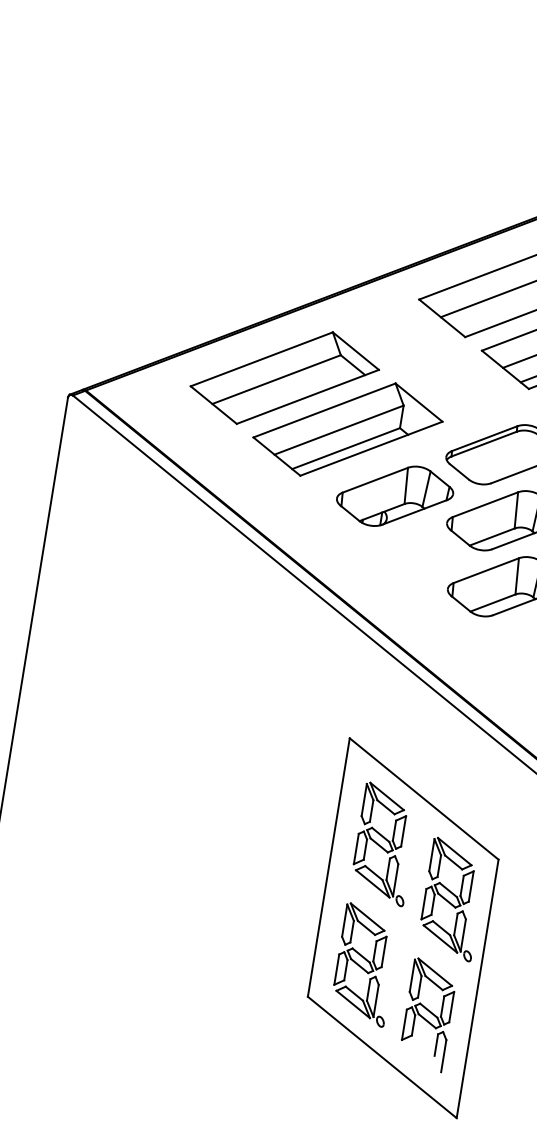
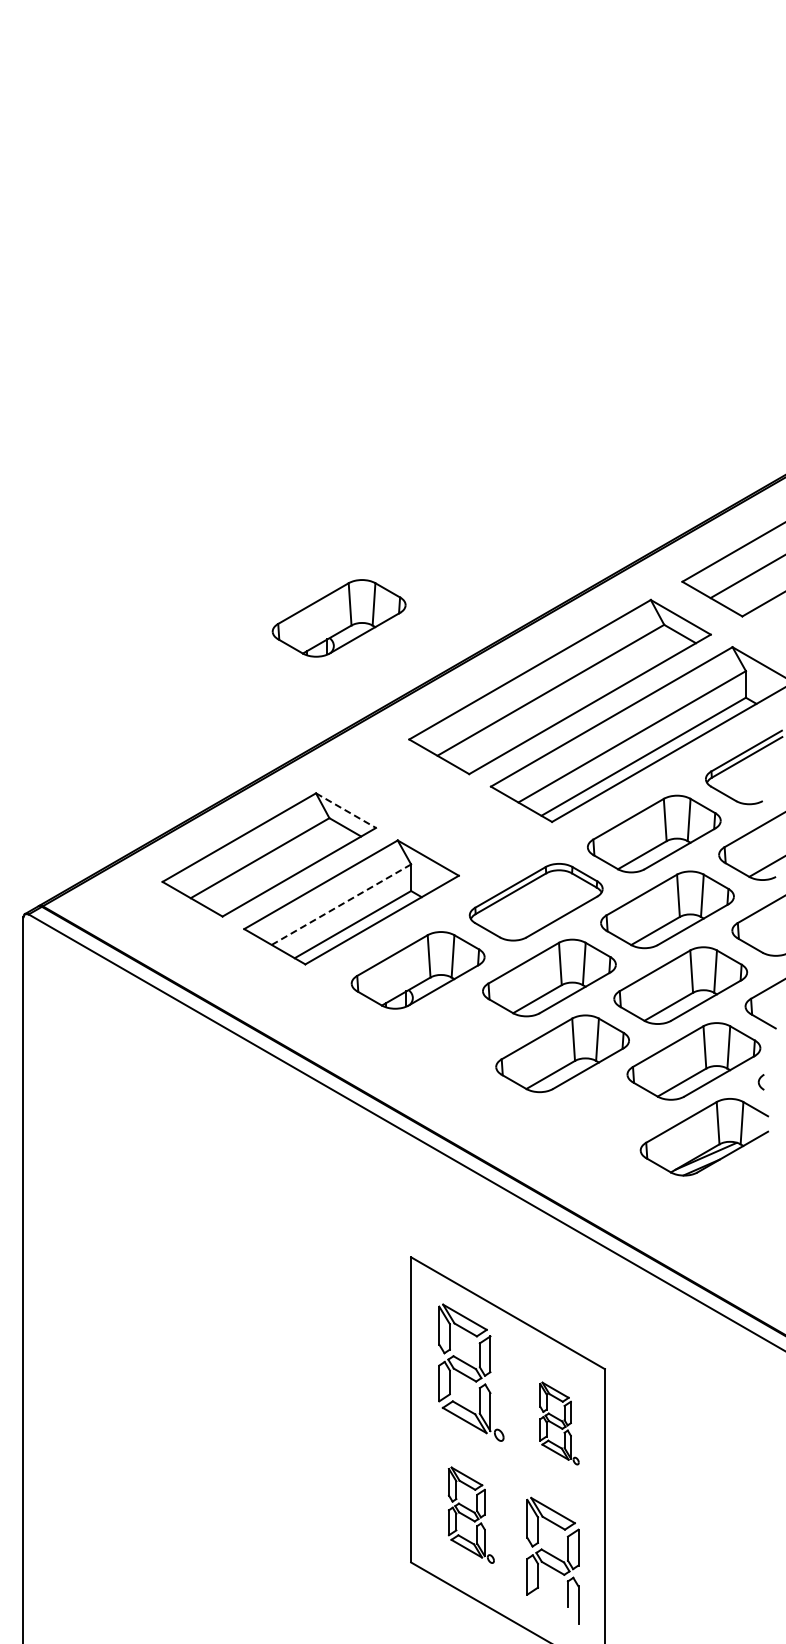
part: (375, 187) -> (338, 618), added
line: (356, 351) -> (346, 810), solid -> dashed
line: (338, 429) -> (340, 904), solid -> dashed
part: (452, 899) -> (559, 1423), size x0.6
part: (365, 965) -> (471, 1515), size x0.7

